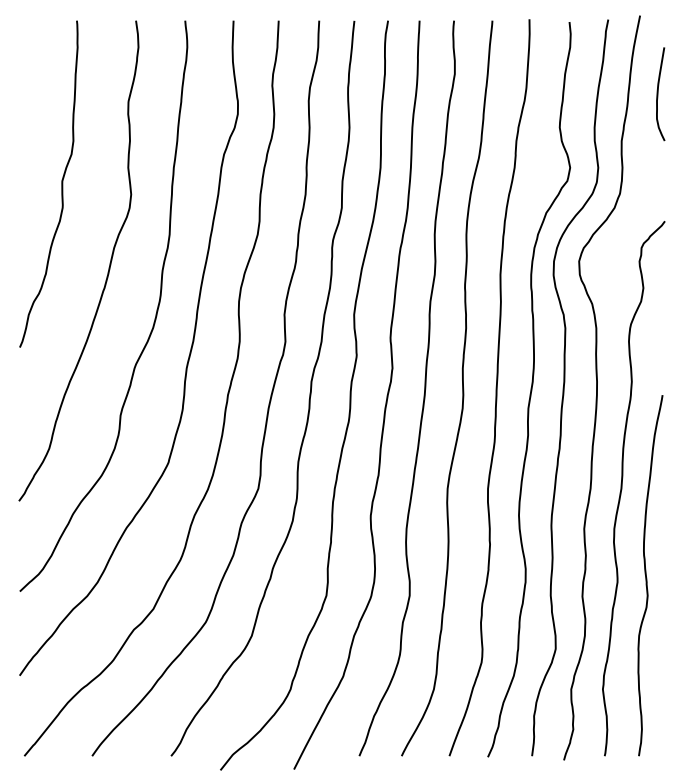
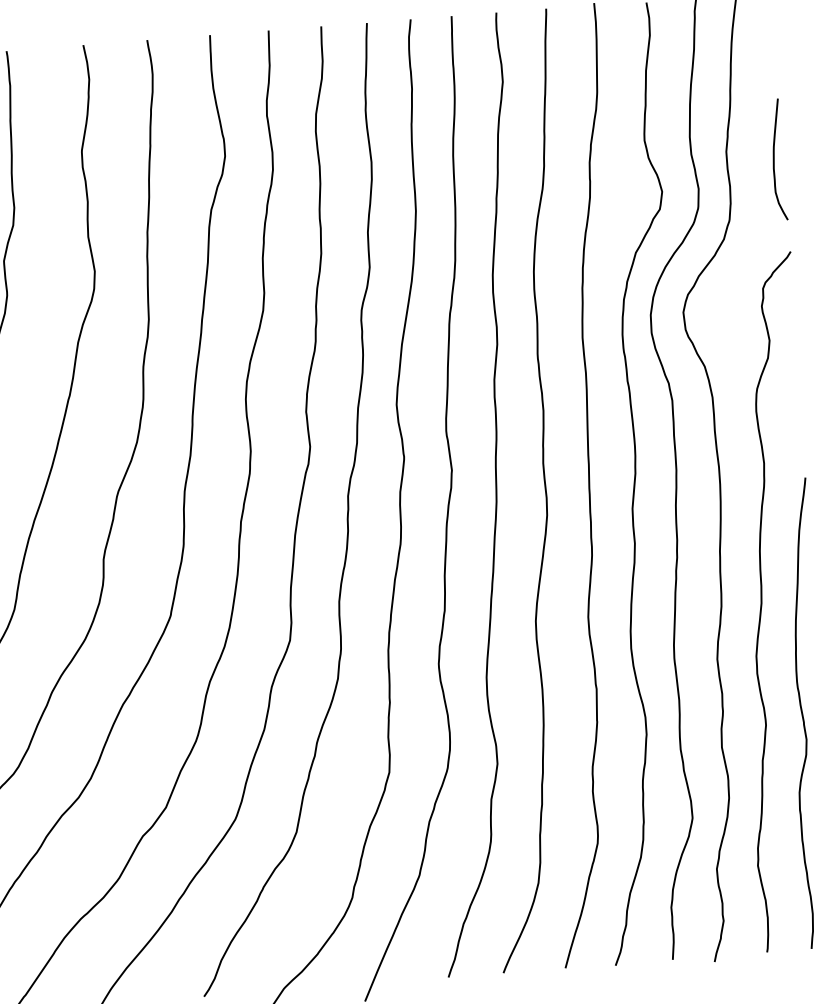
curve: (658, 94) -> (775, 160), moved

